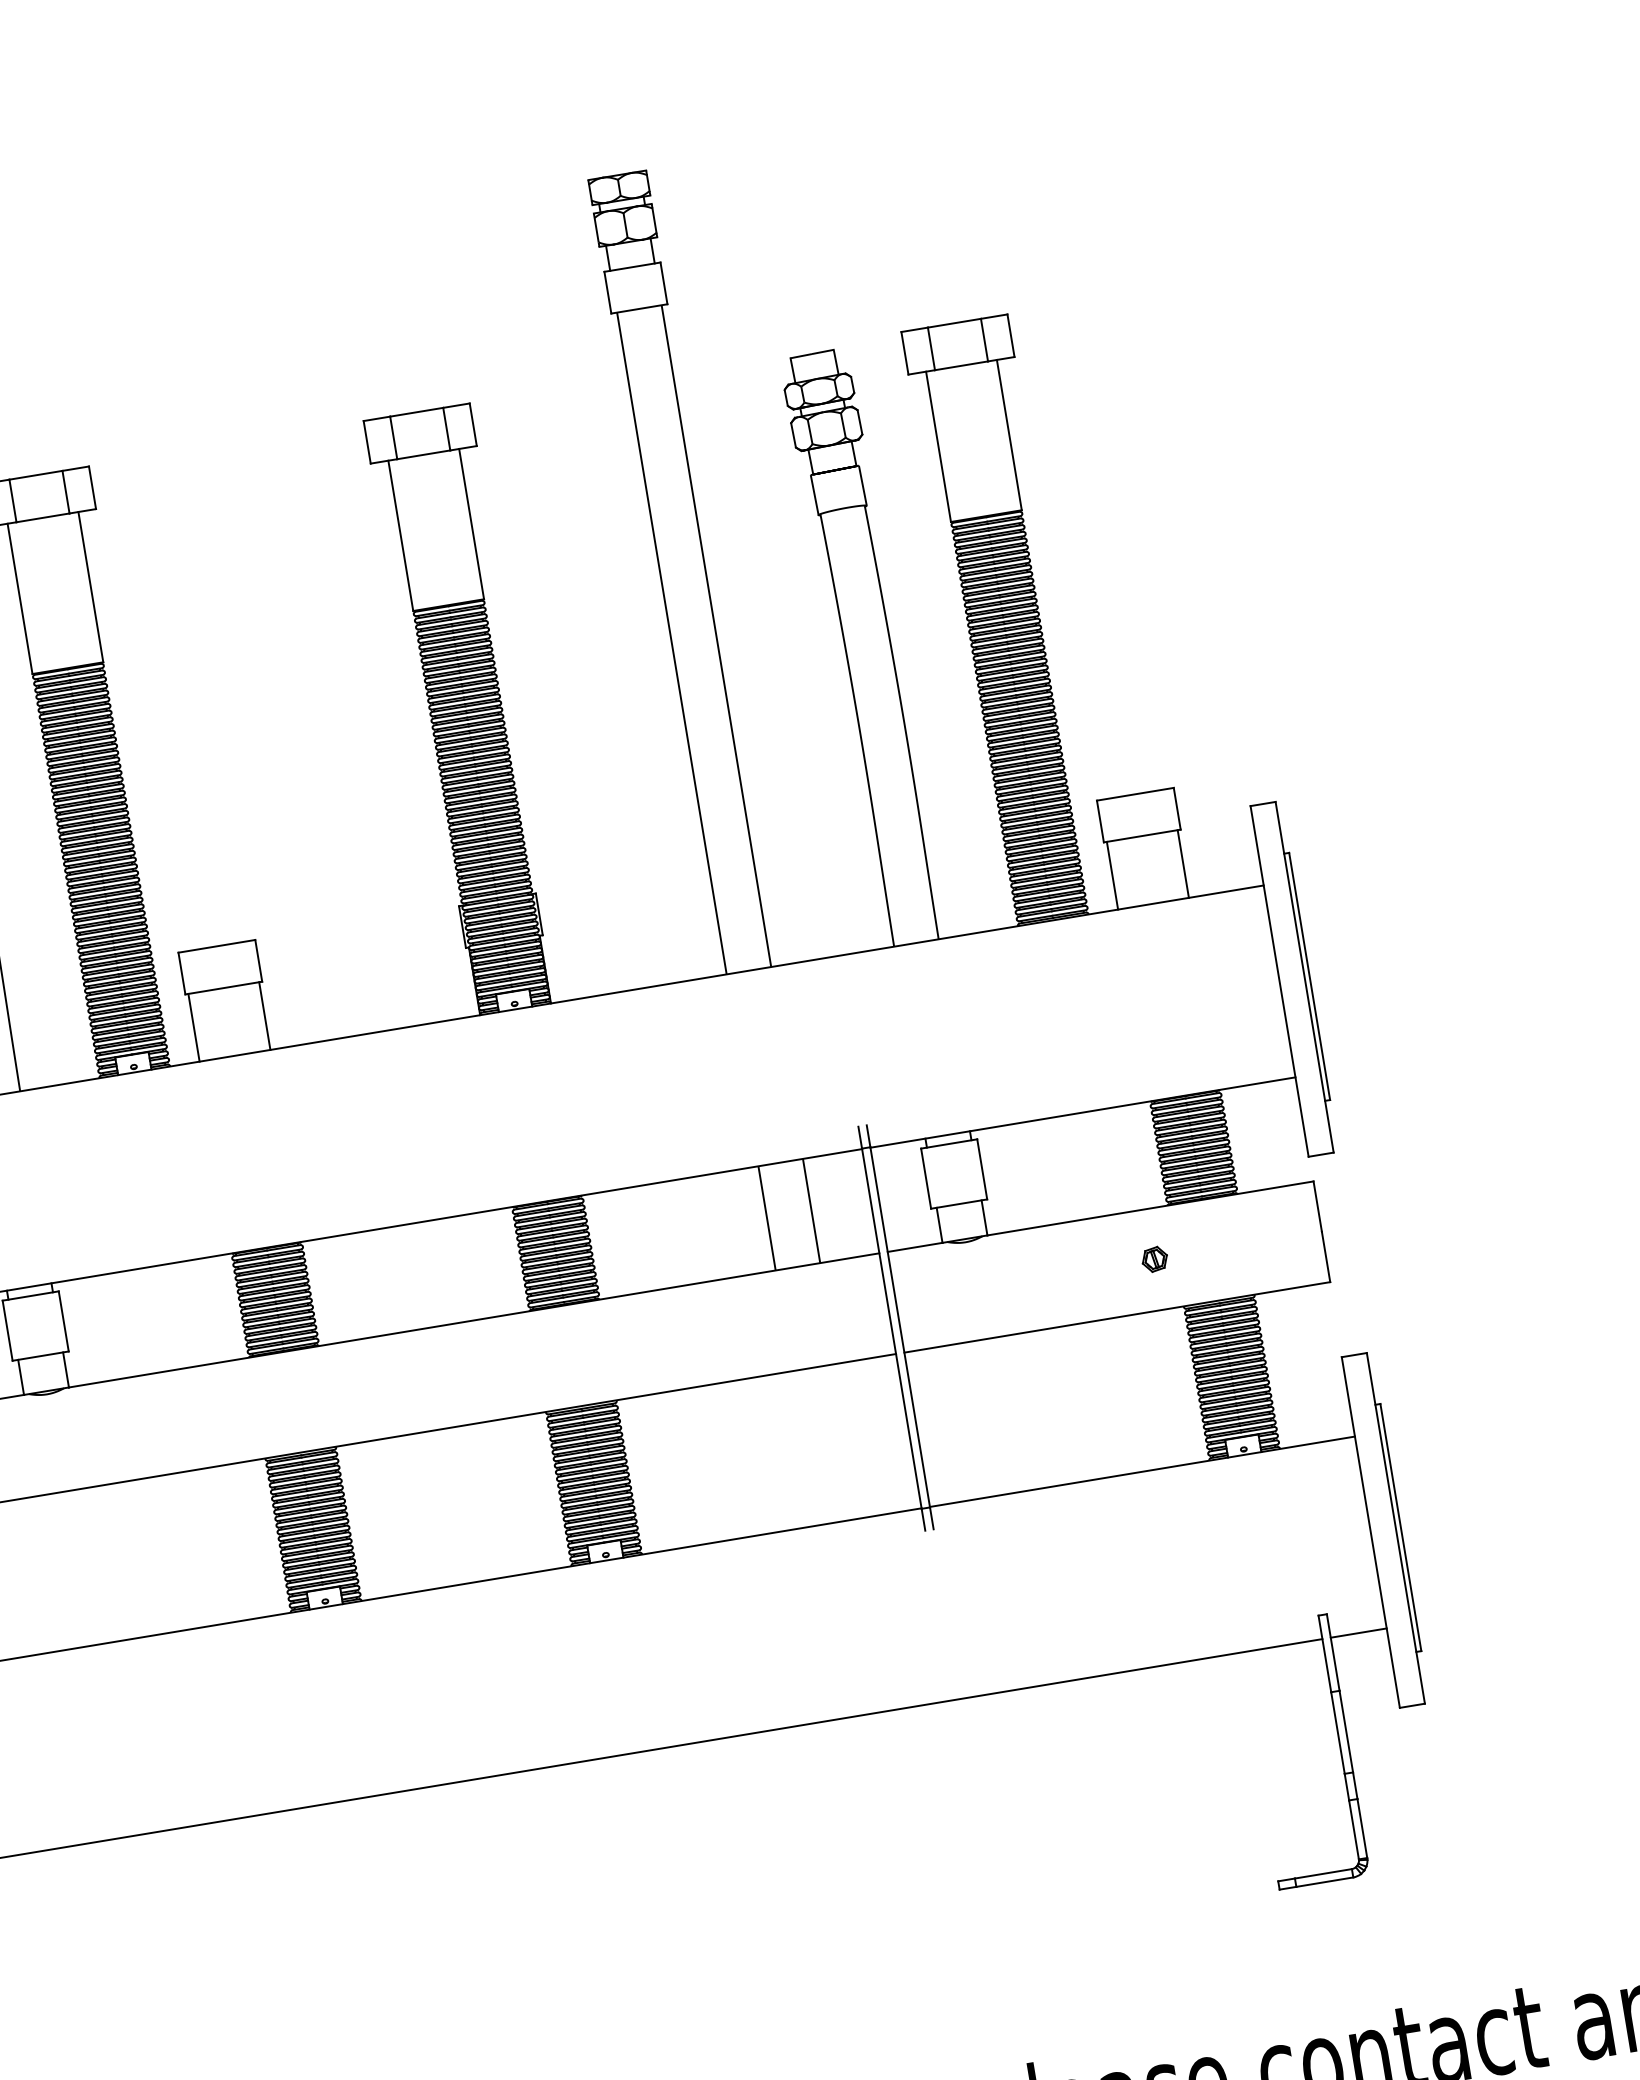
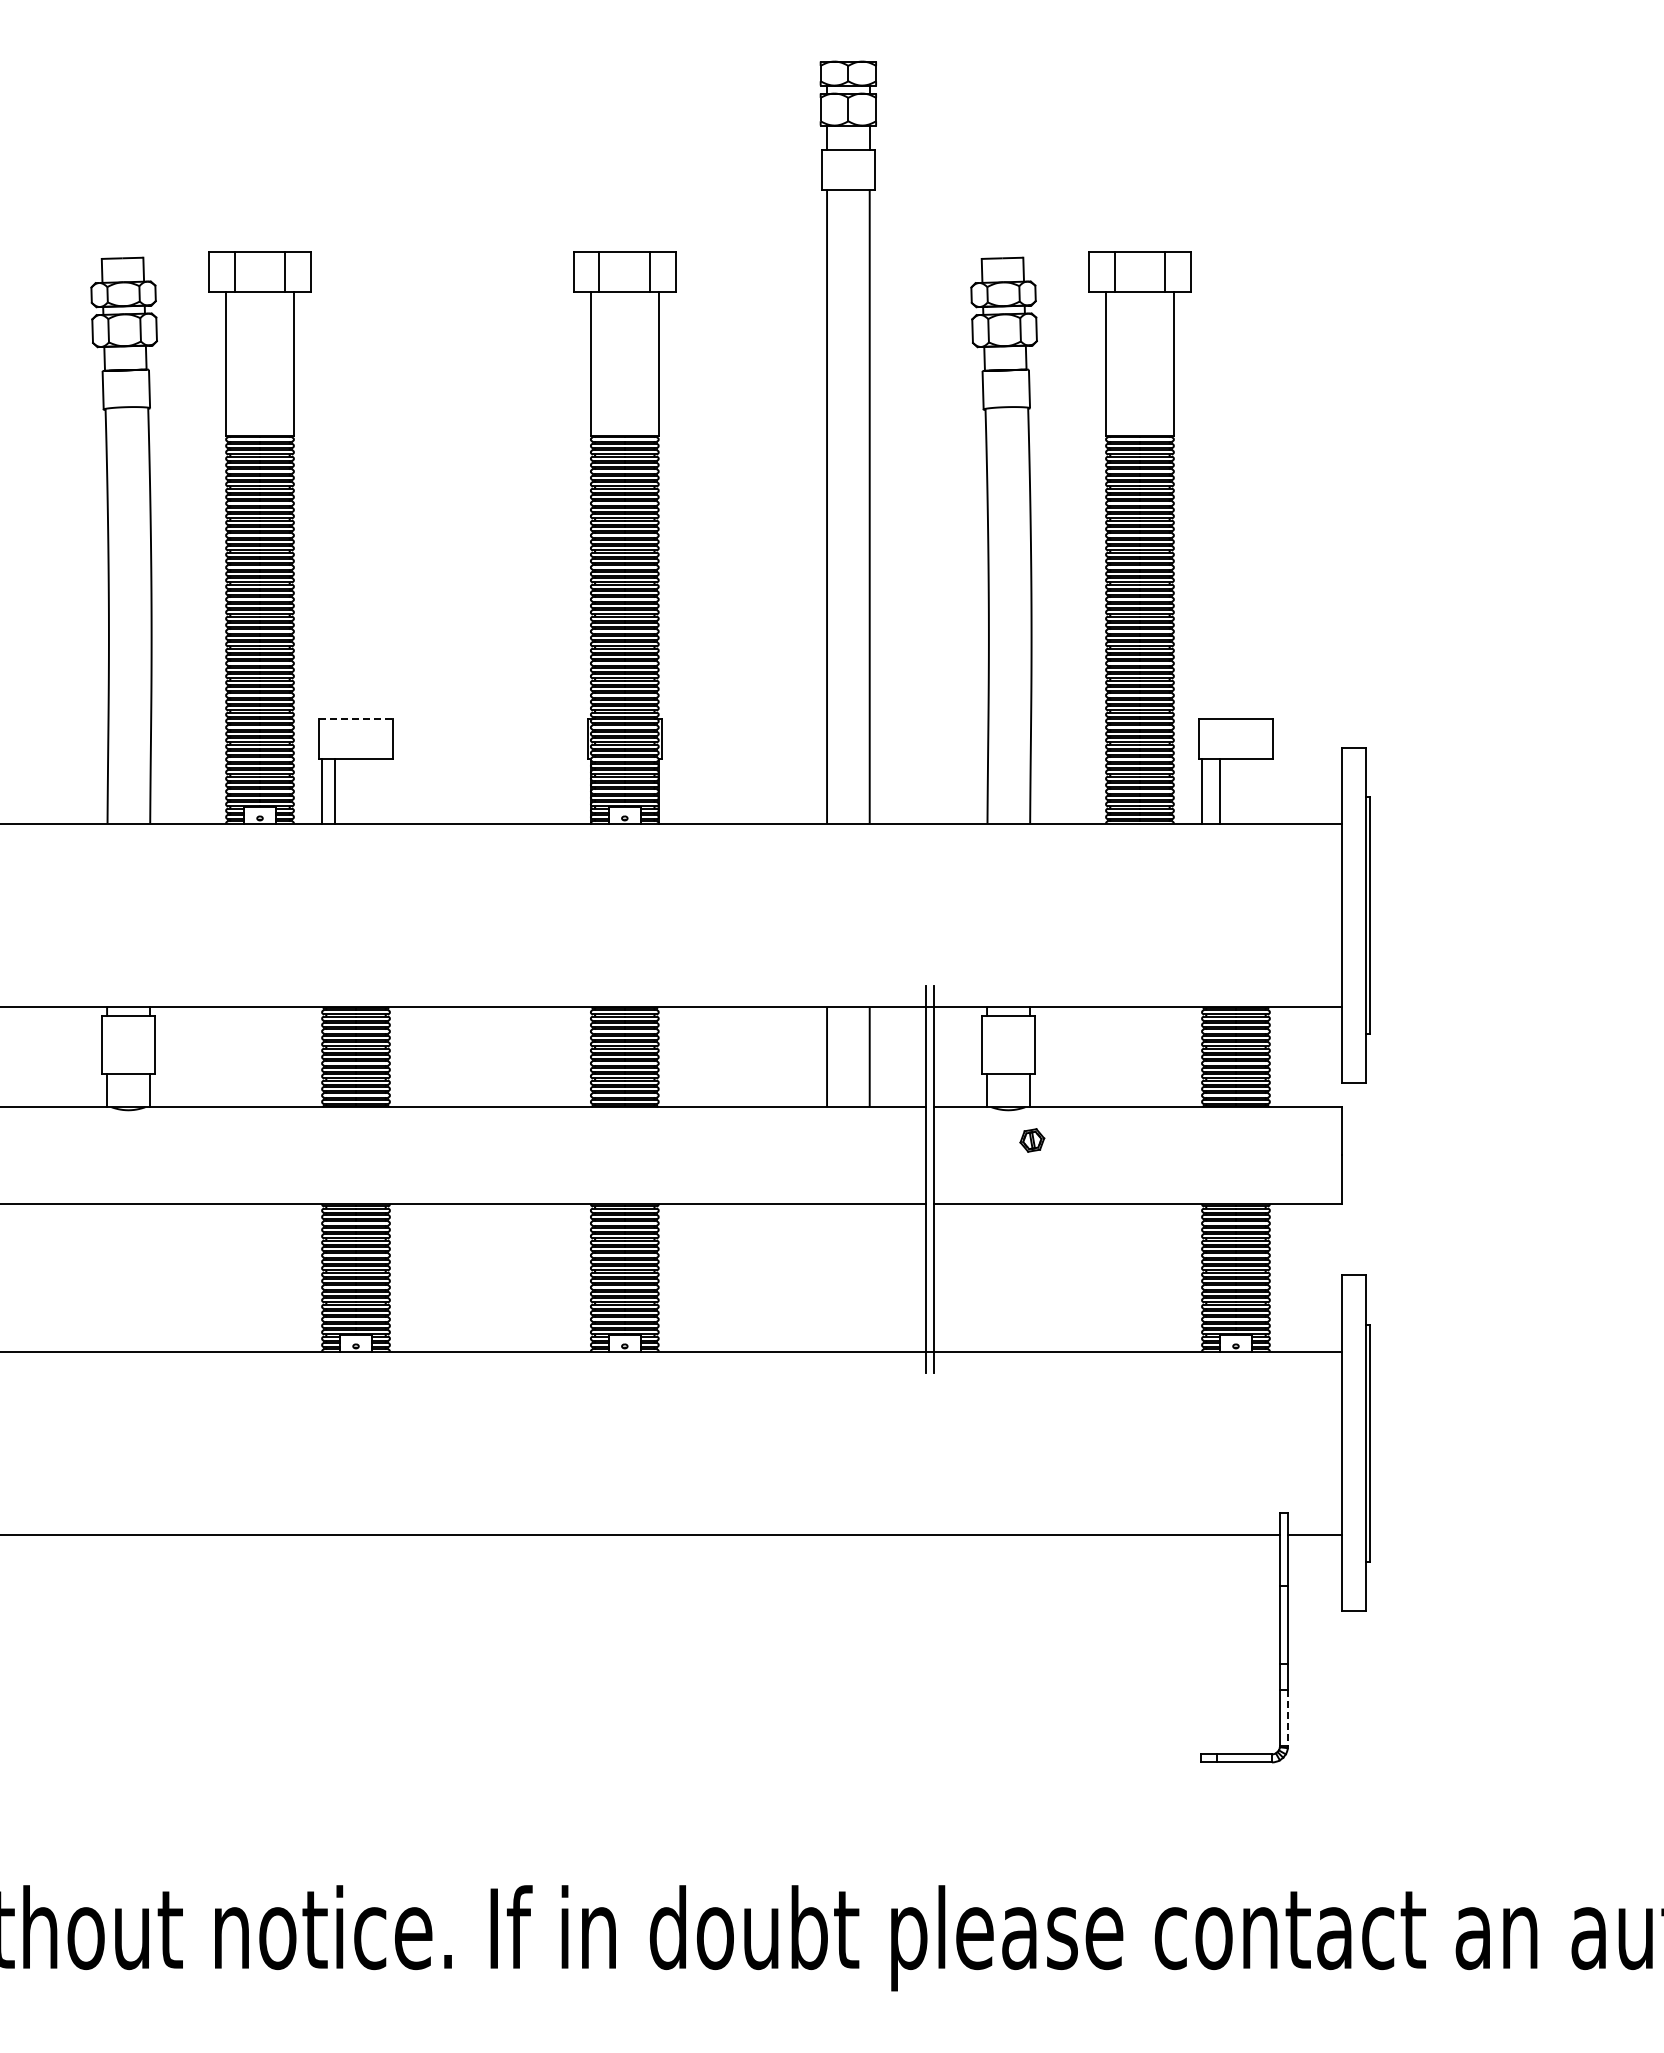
line: (1182, 863) -> (1219, 790), moved
line: (217, 946) -> (356, 718), solid -> dashed
line: (264, 1015) -> (334, 790), moved
part: (1155, 1259) -> (1032, 1140), moved
line: (1361, 1828) -> (1287, 1718), solid -> dashed

